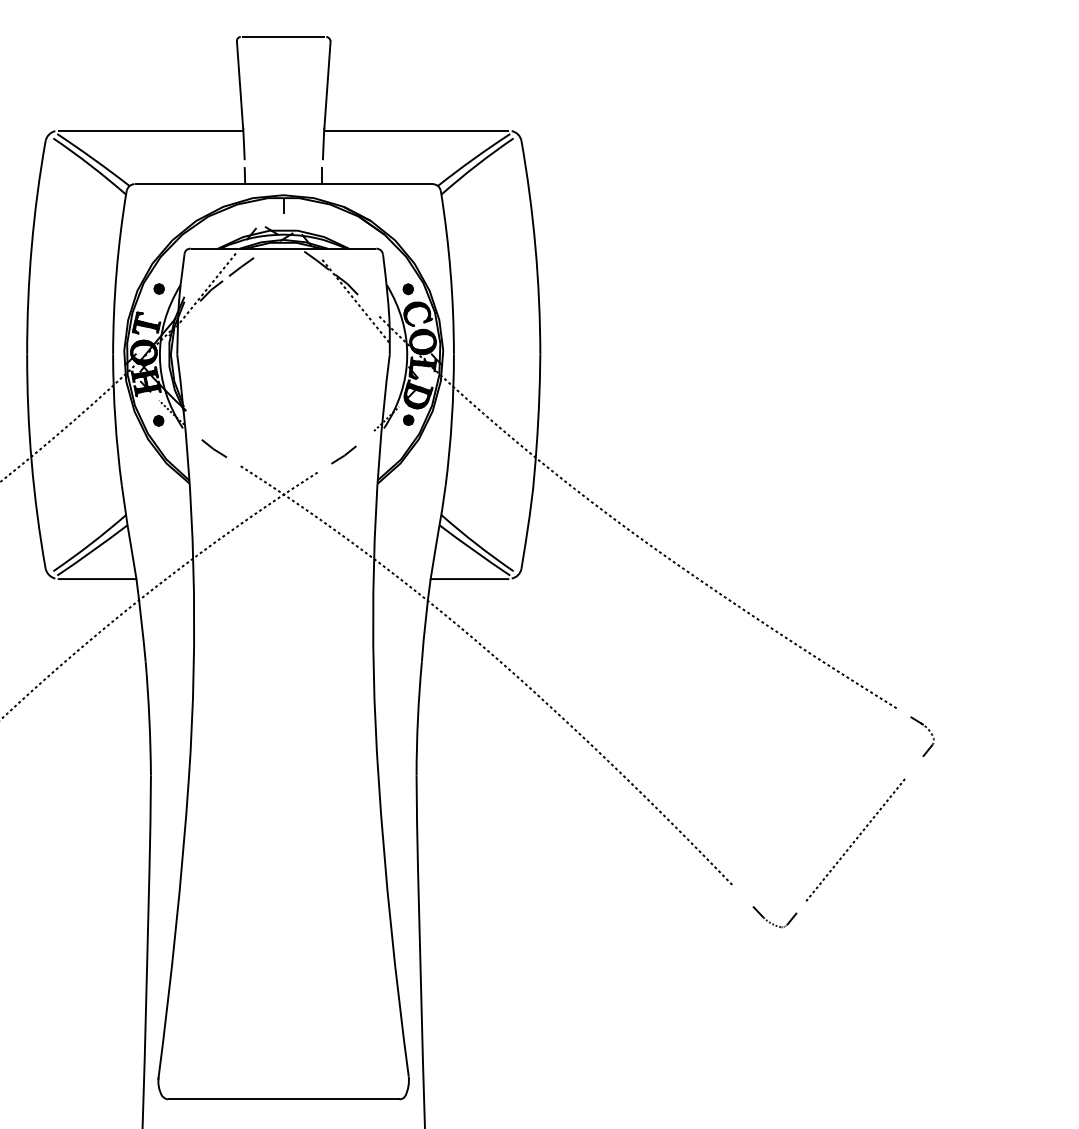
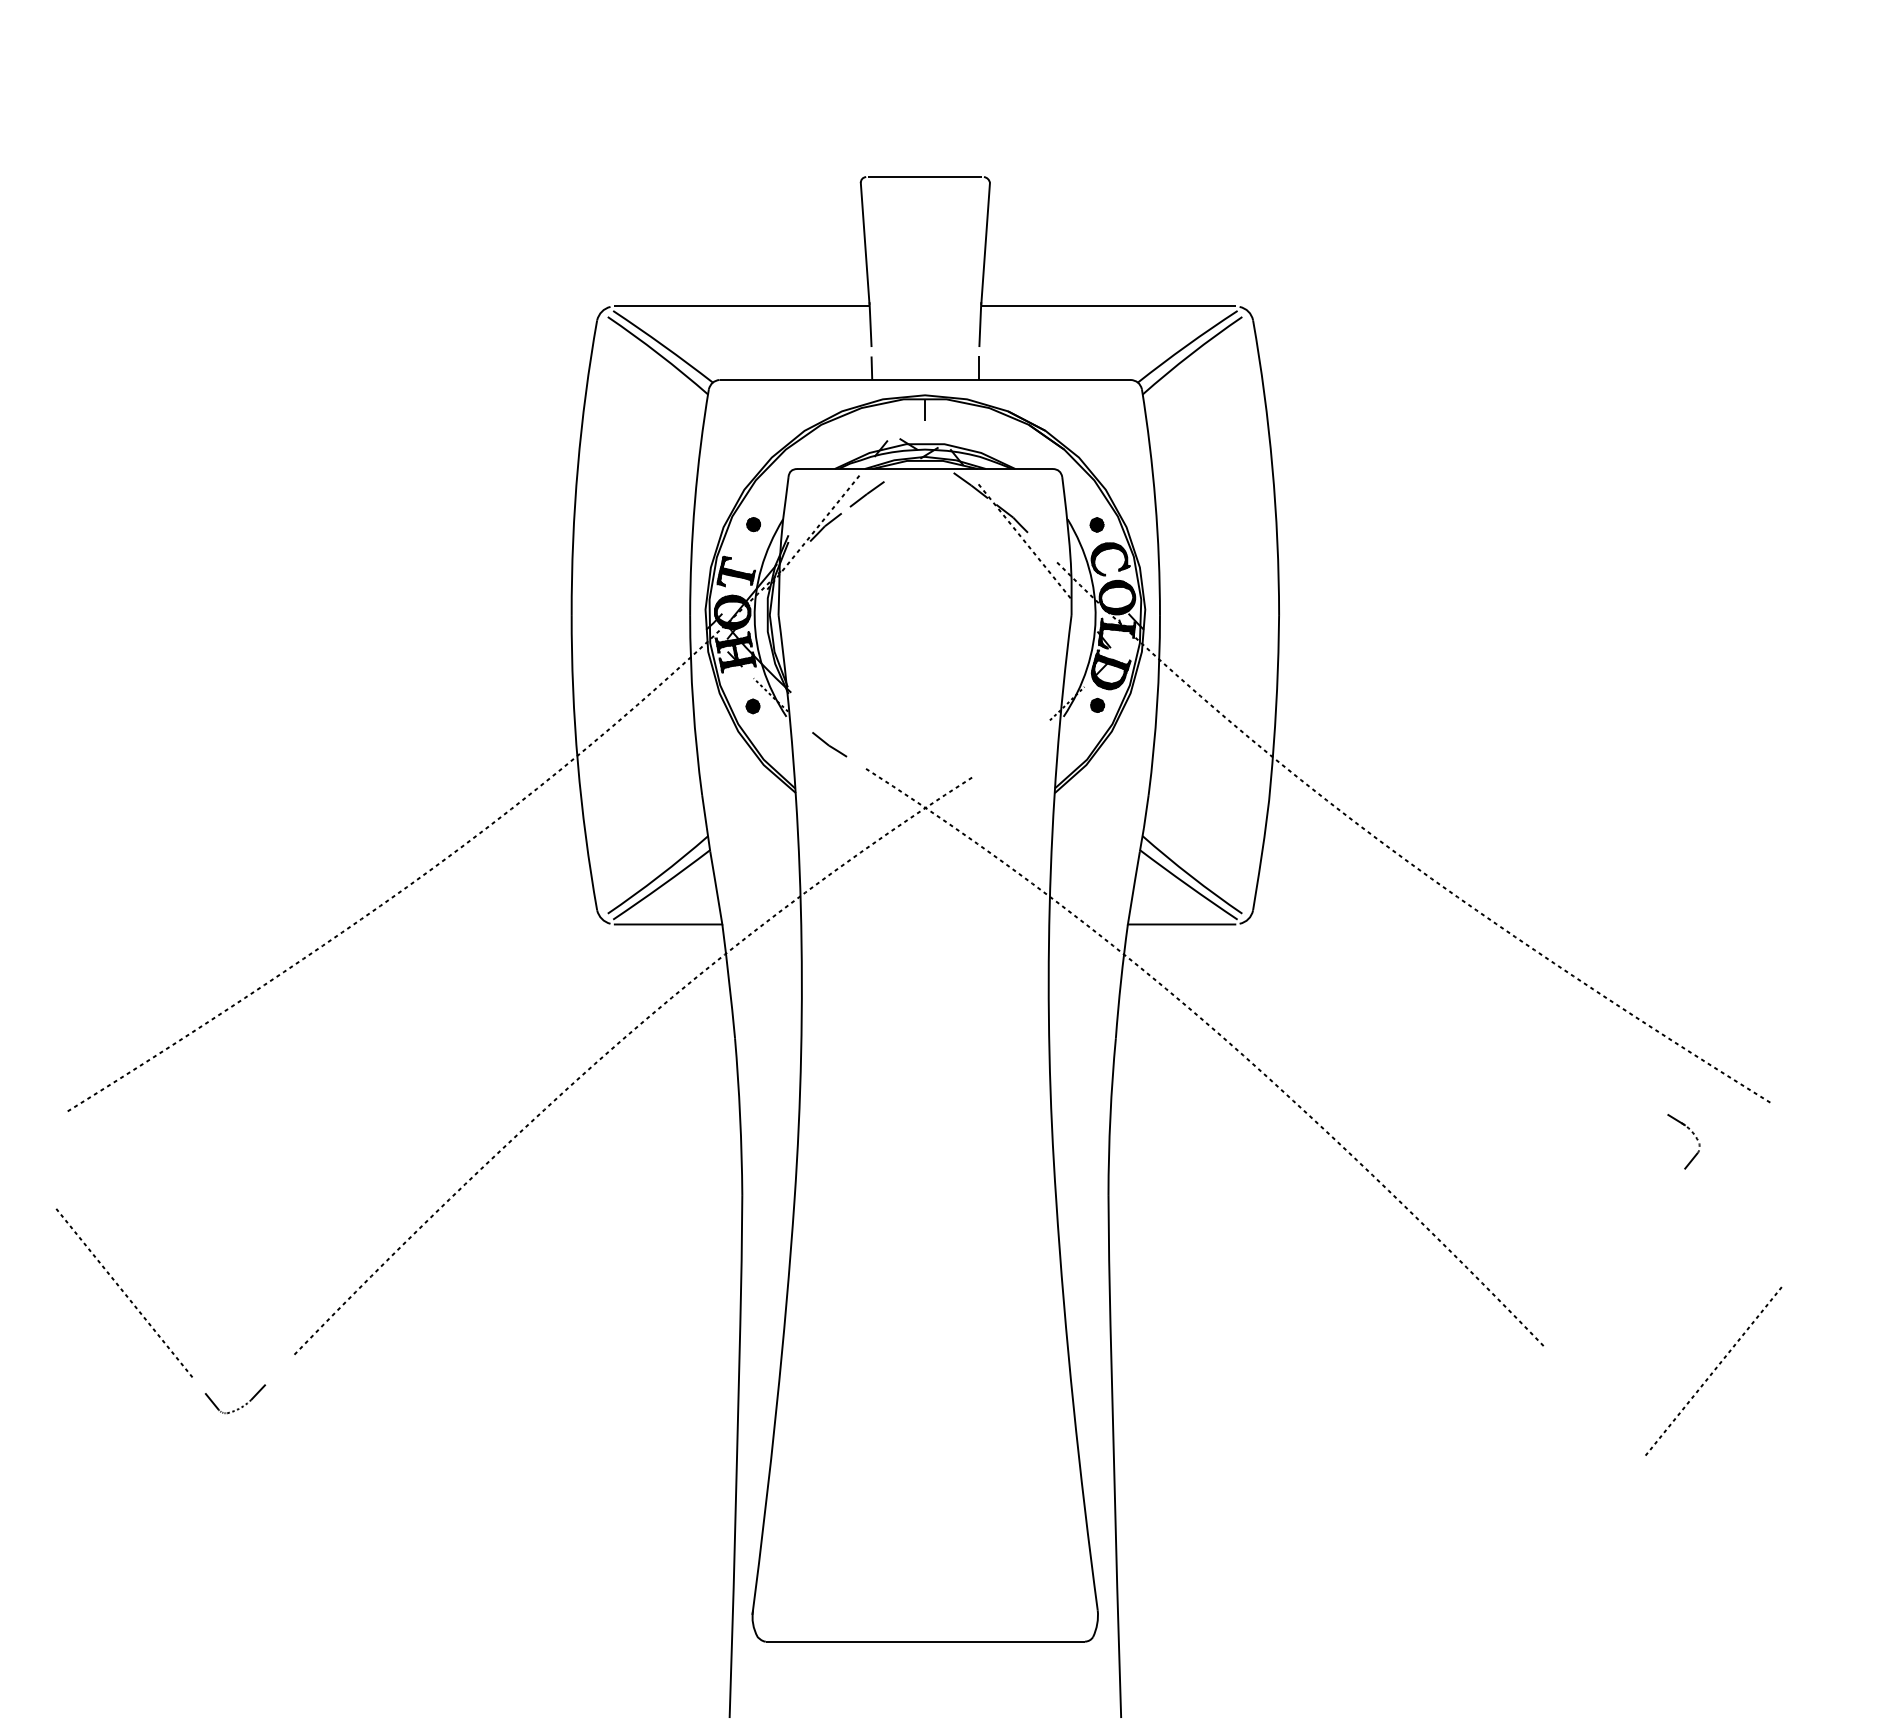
part: (344, 455) -> (1008, 753), removed
part: (927, 729) -> (1691, 1132), moved
line: (856, 838) -> (1714, 1369), moved
part: (769, 921) -> (1595, 1396), removed

